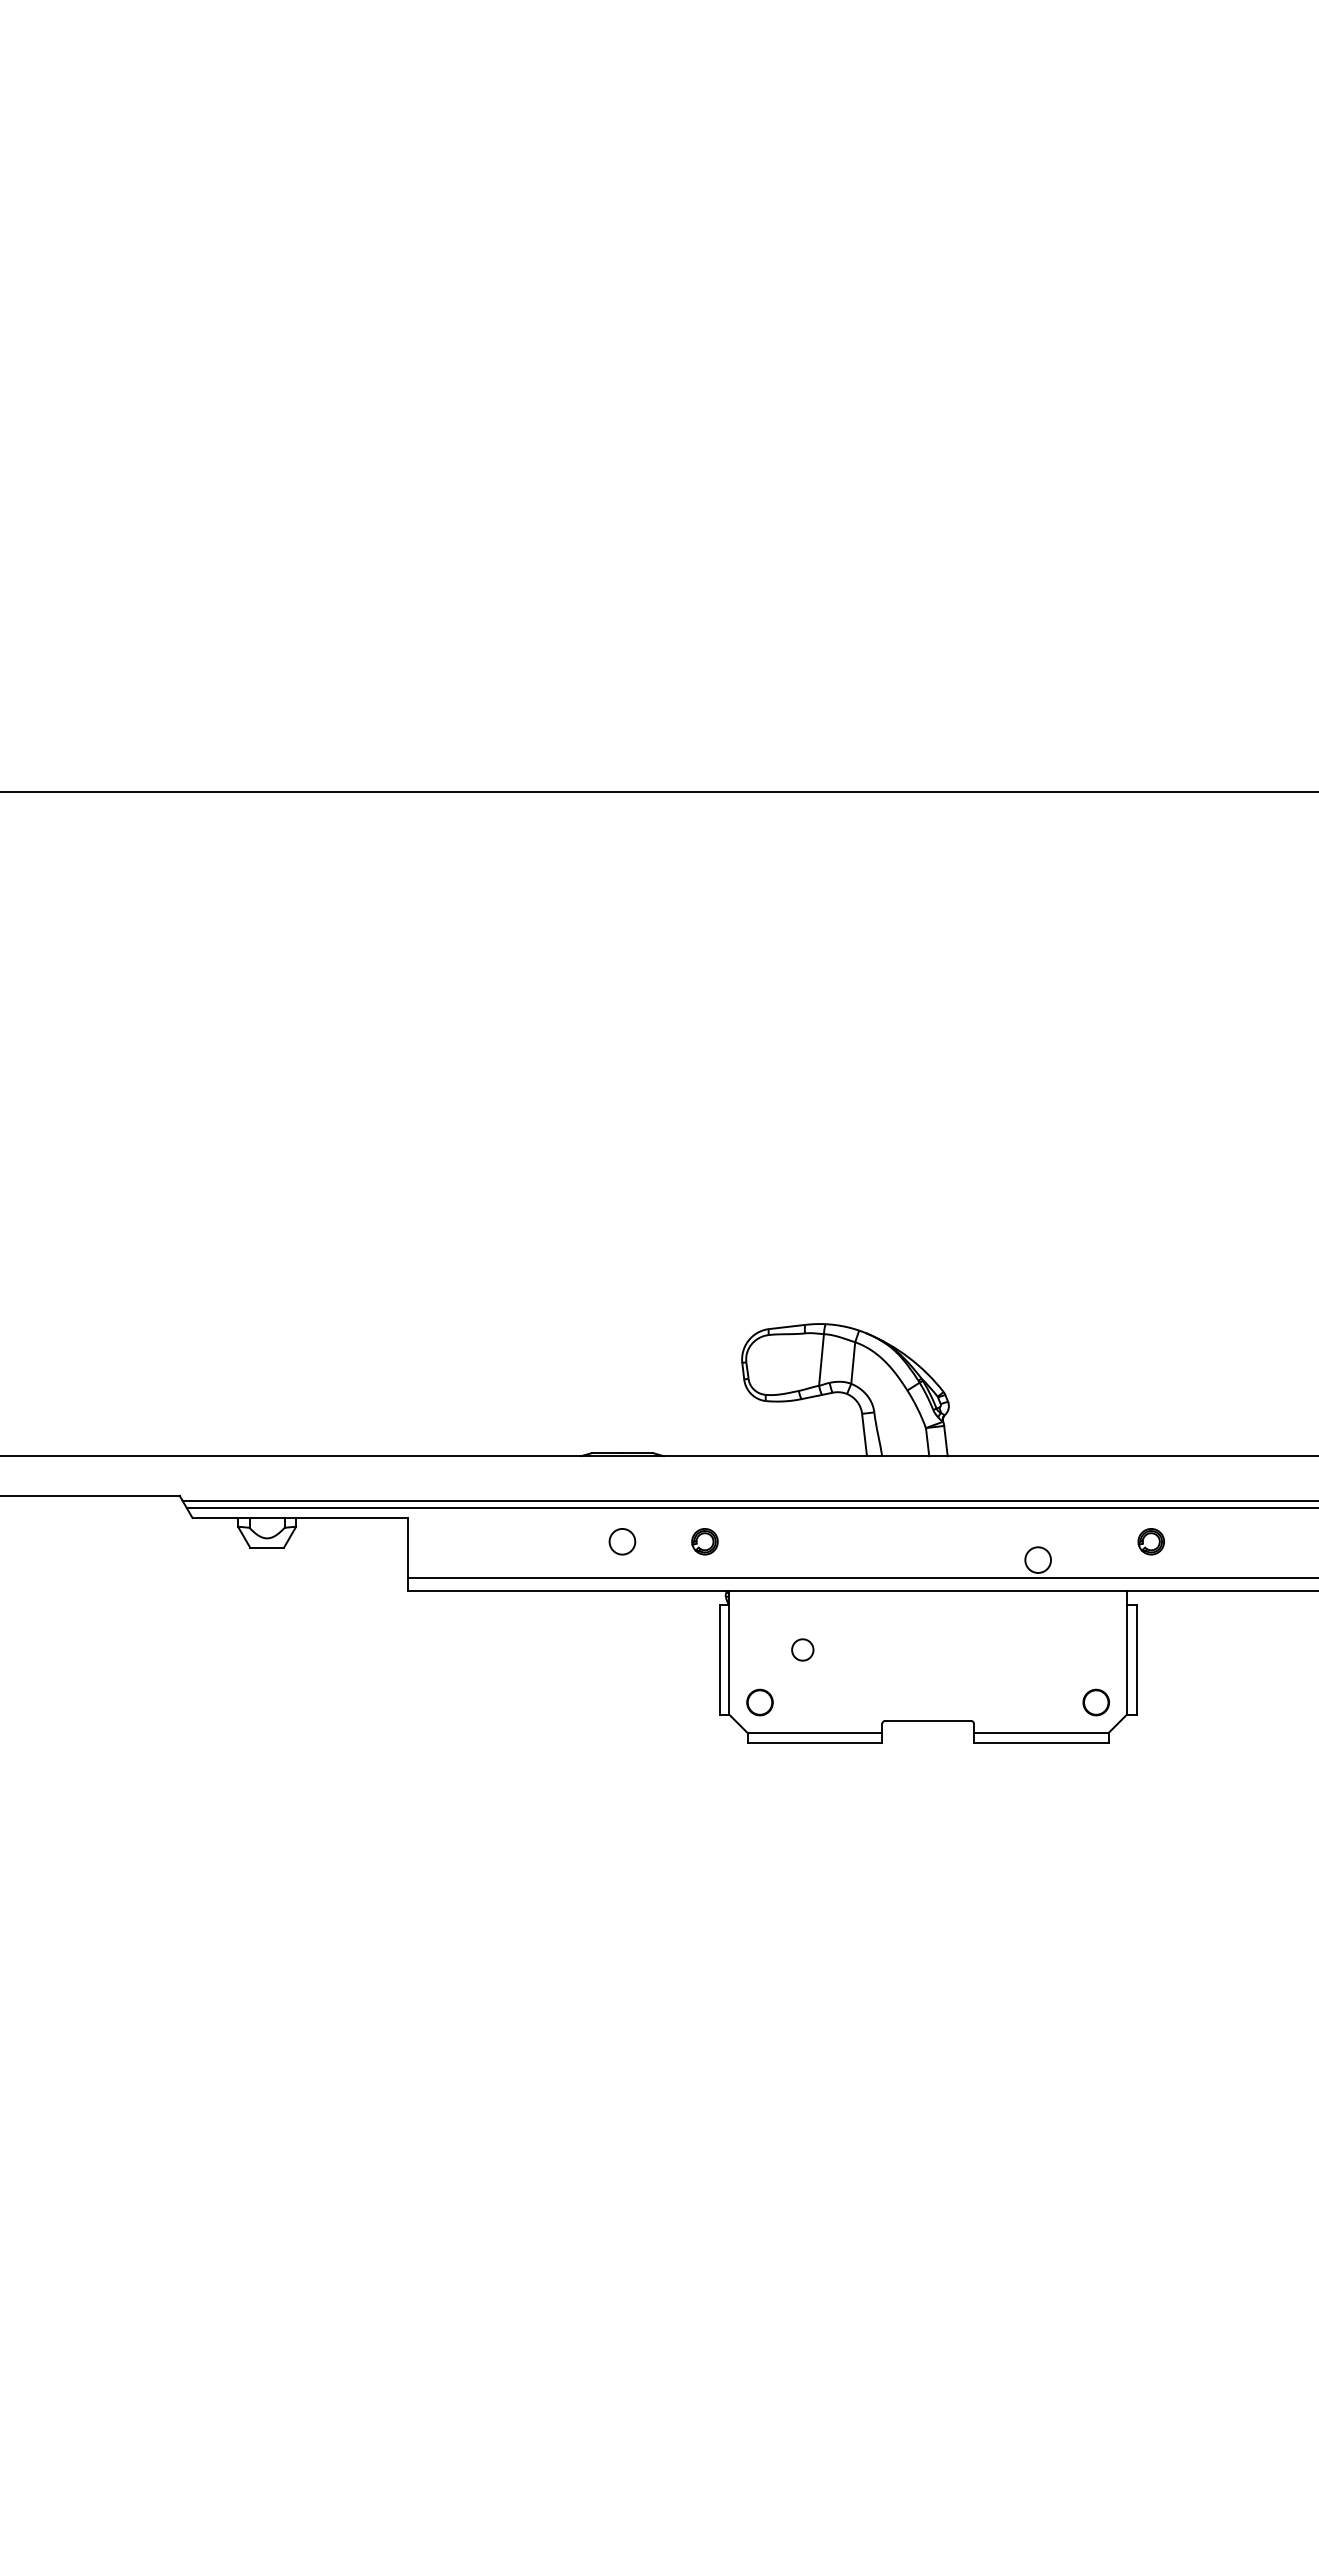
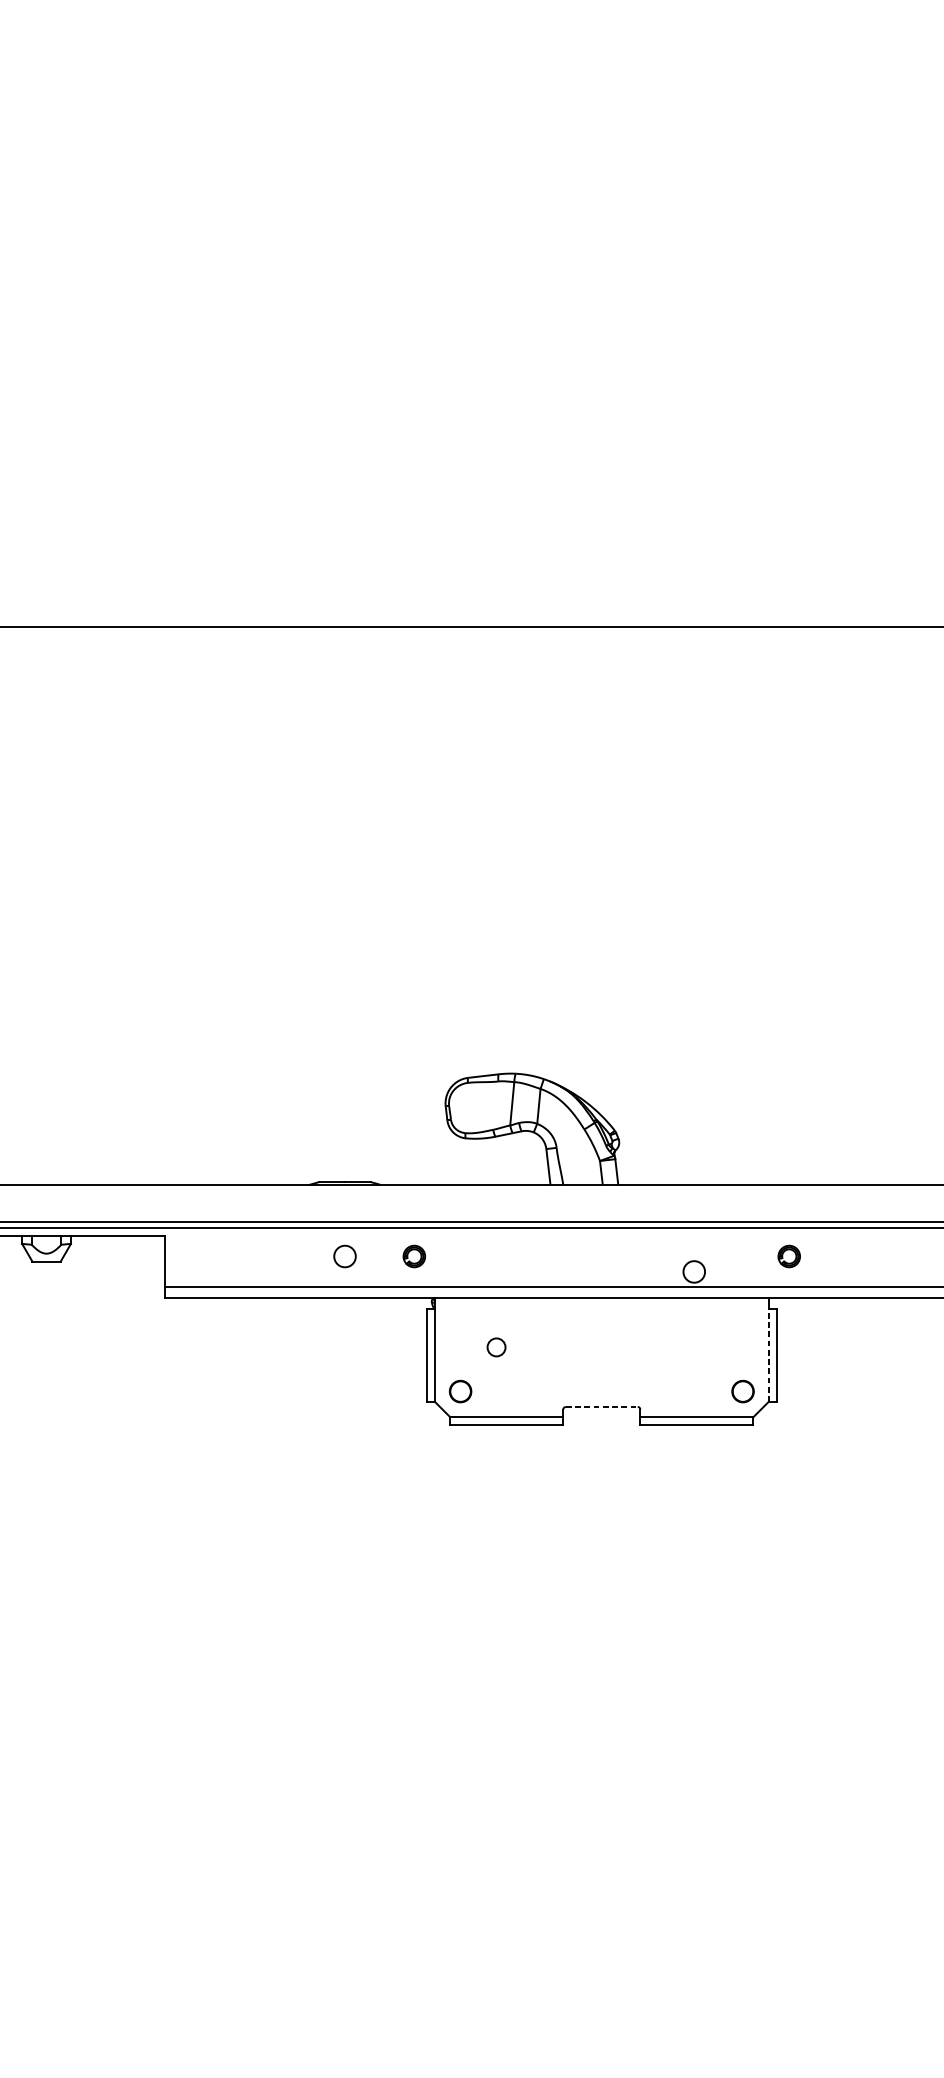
line: (1126, 1659) -> (768, 1355), solid -> dashed
line: (928, 1720) -> (602, 1406), solid -> dashed

